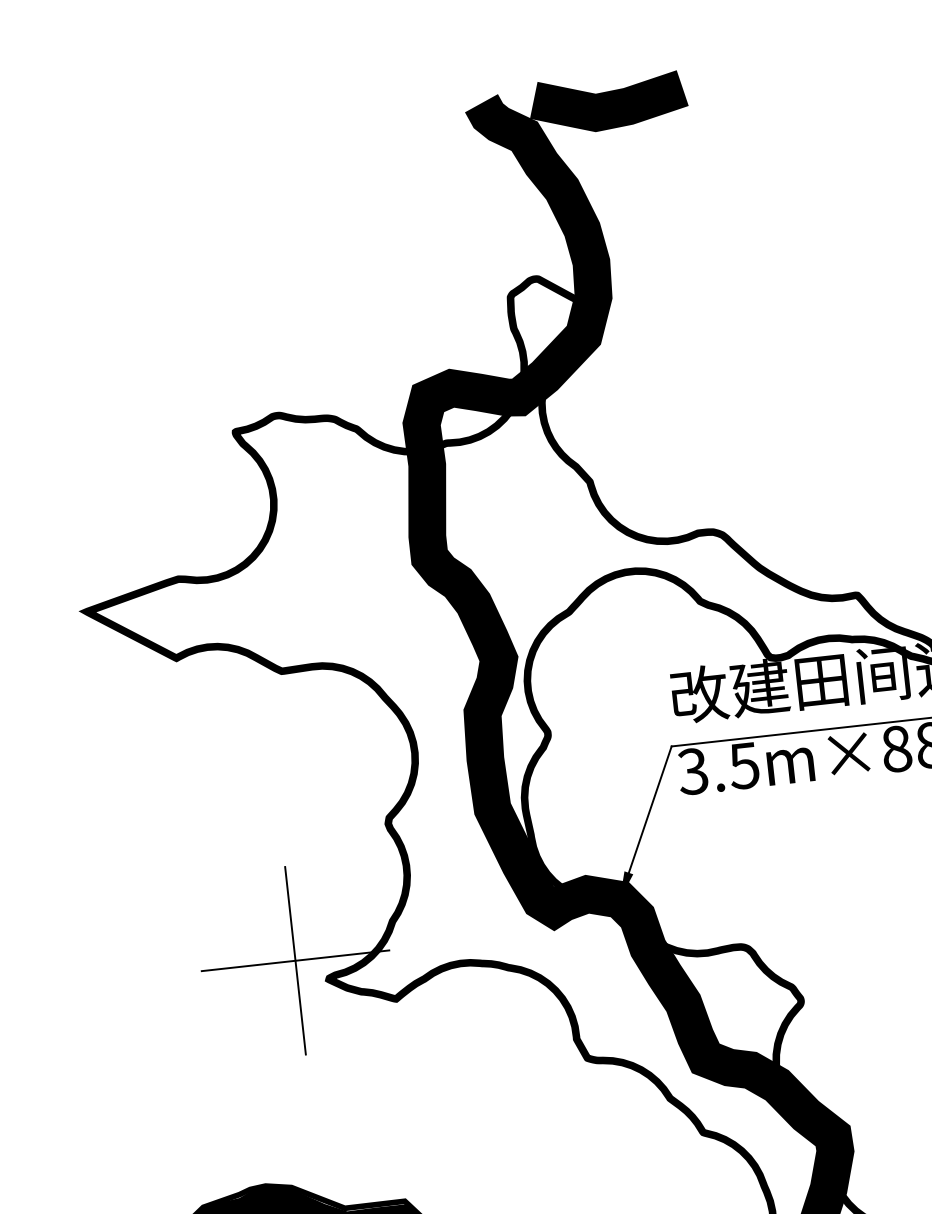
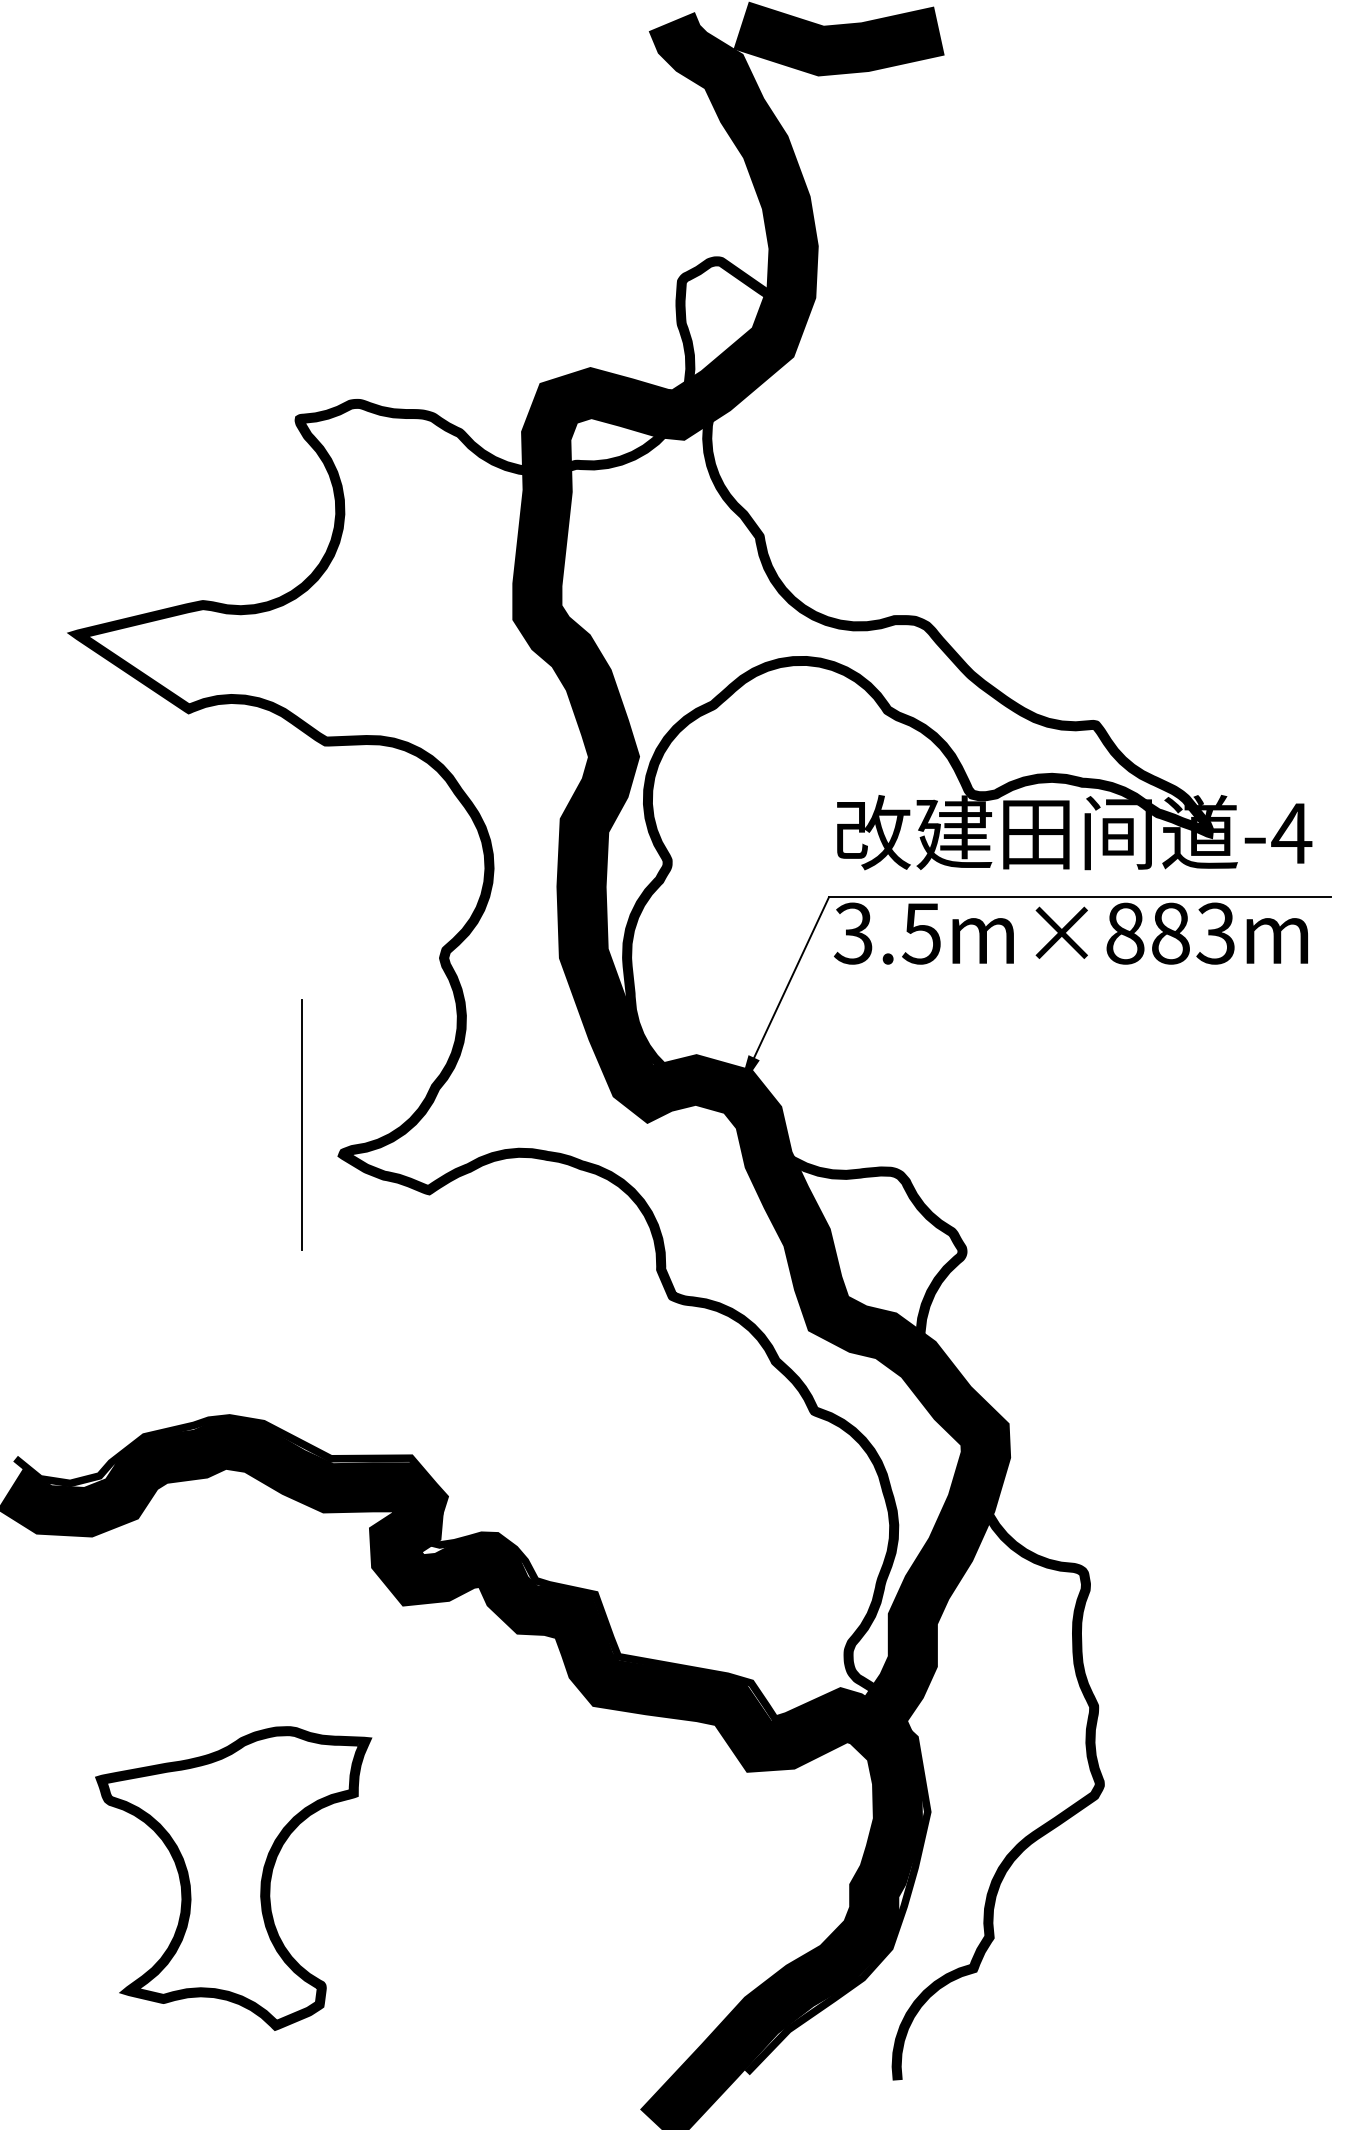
line: (295, 961) -> (301, 1125), removed

